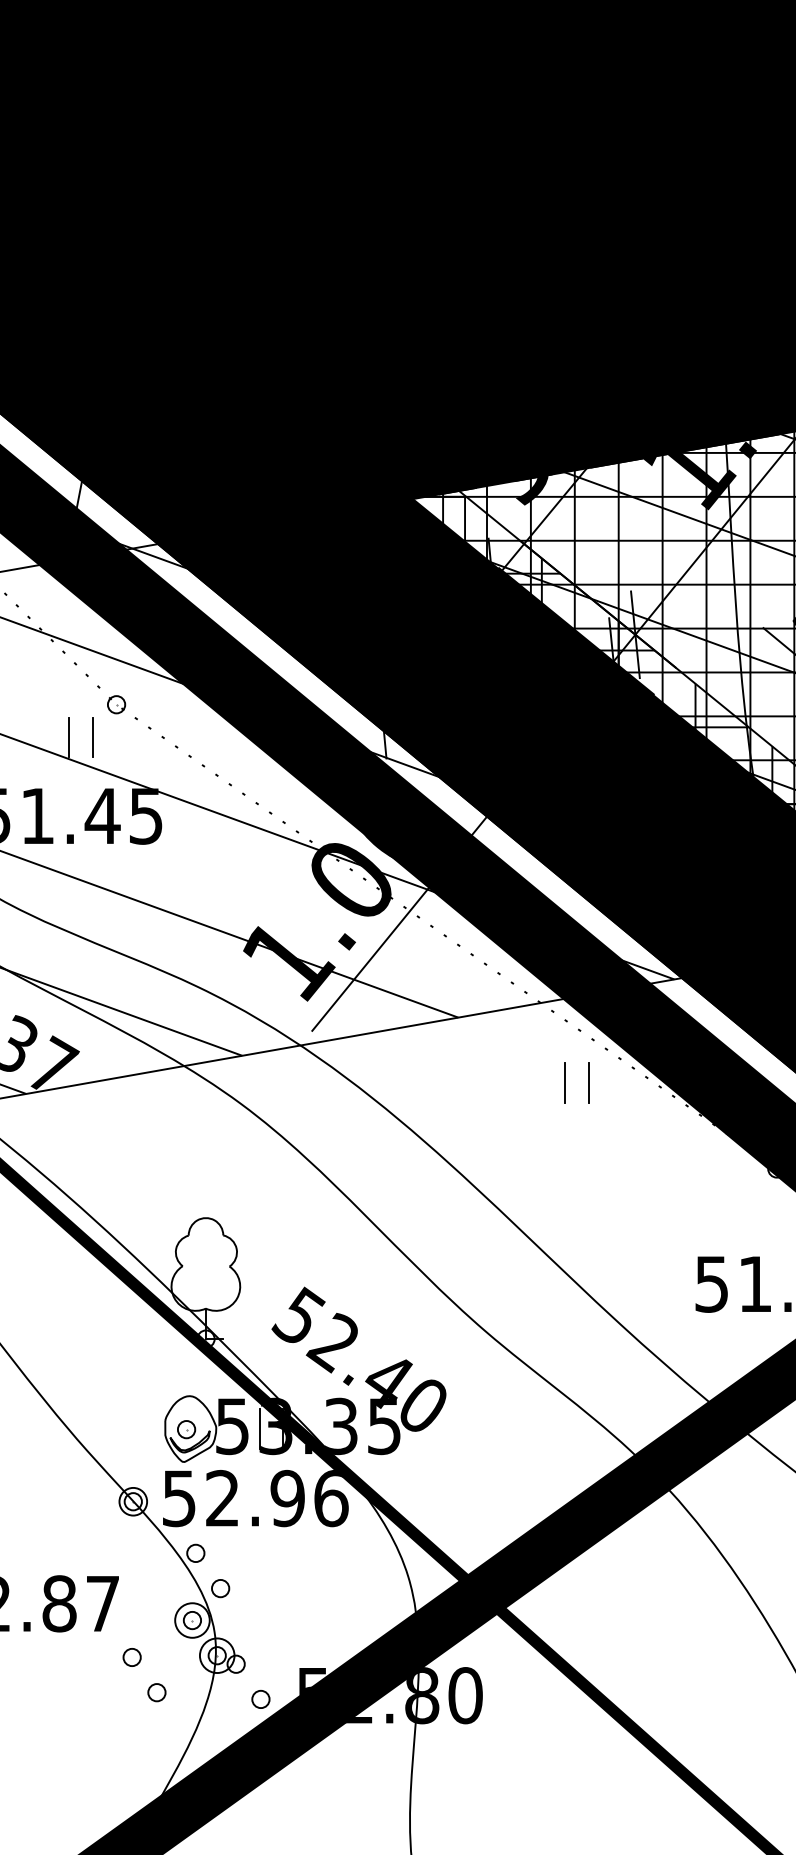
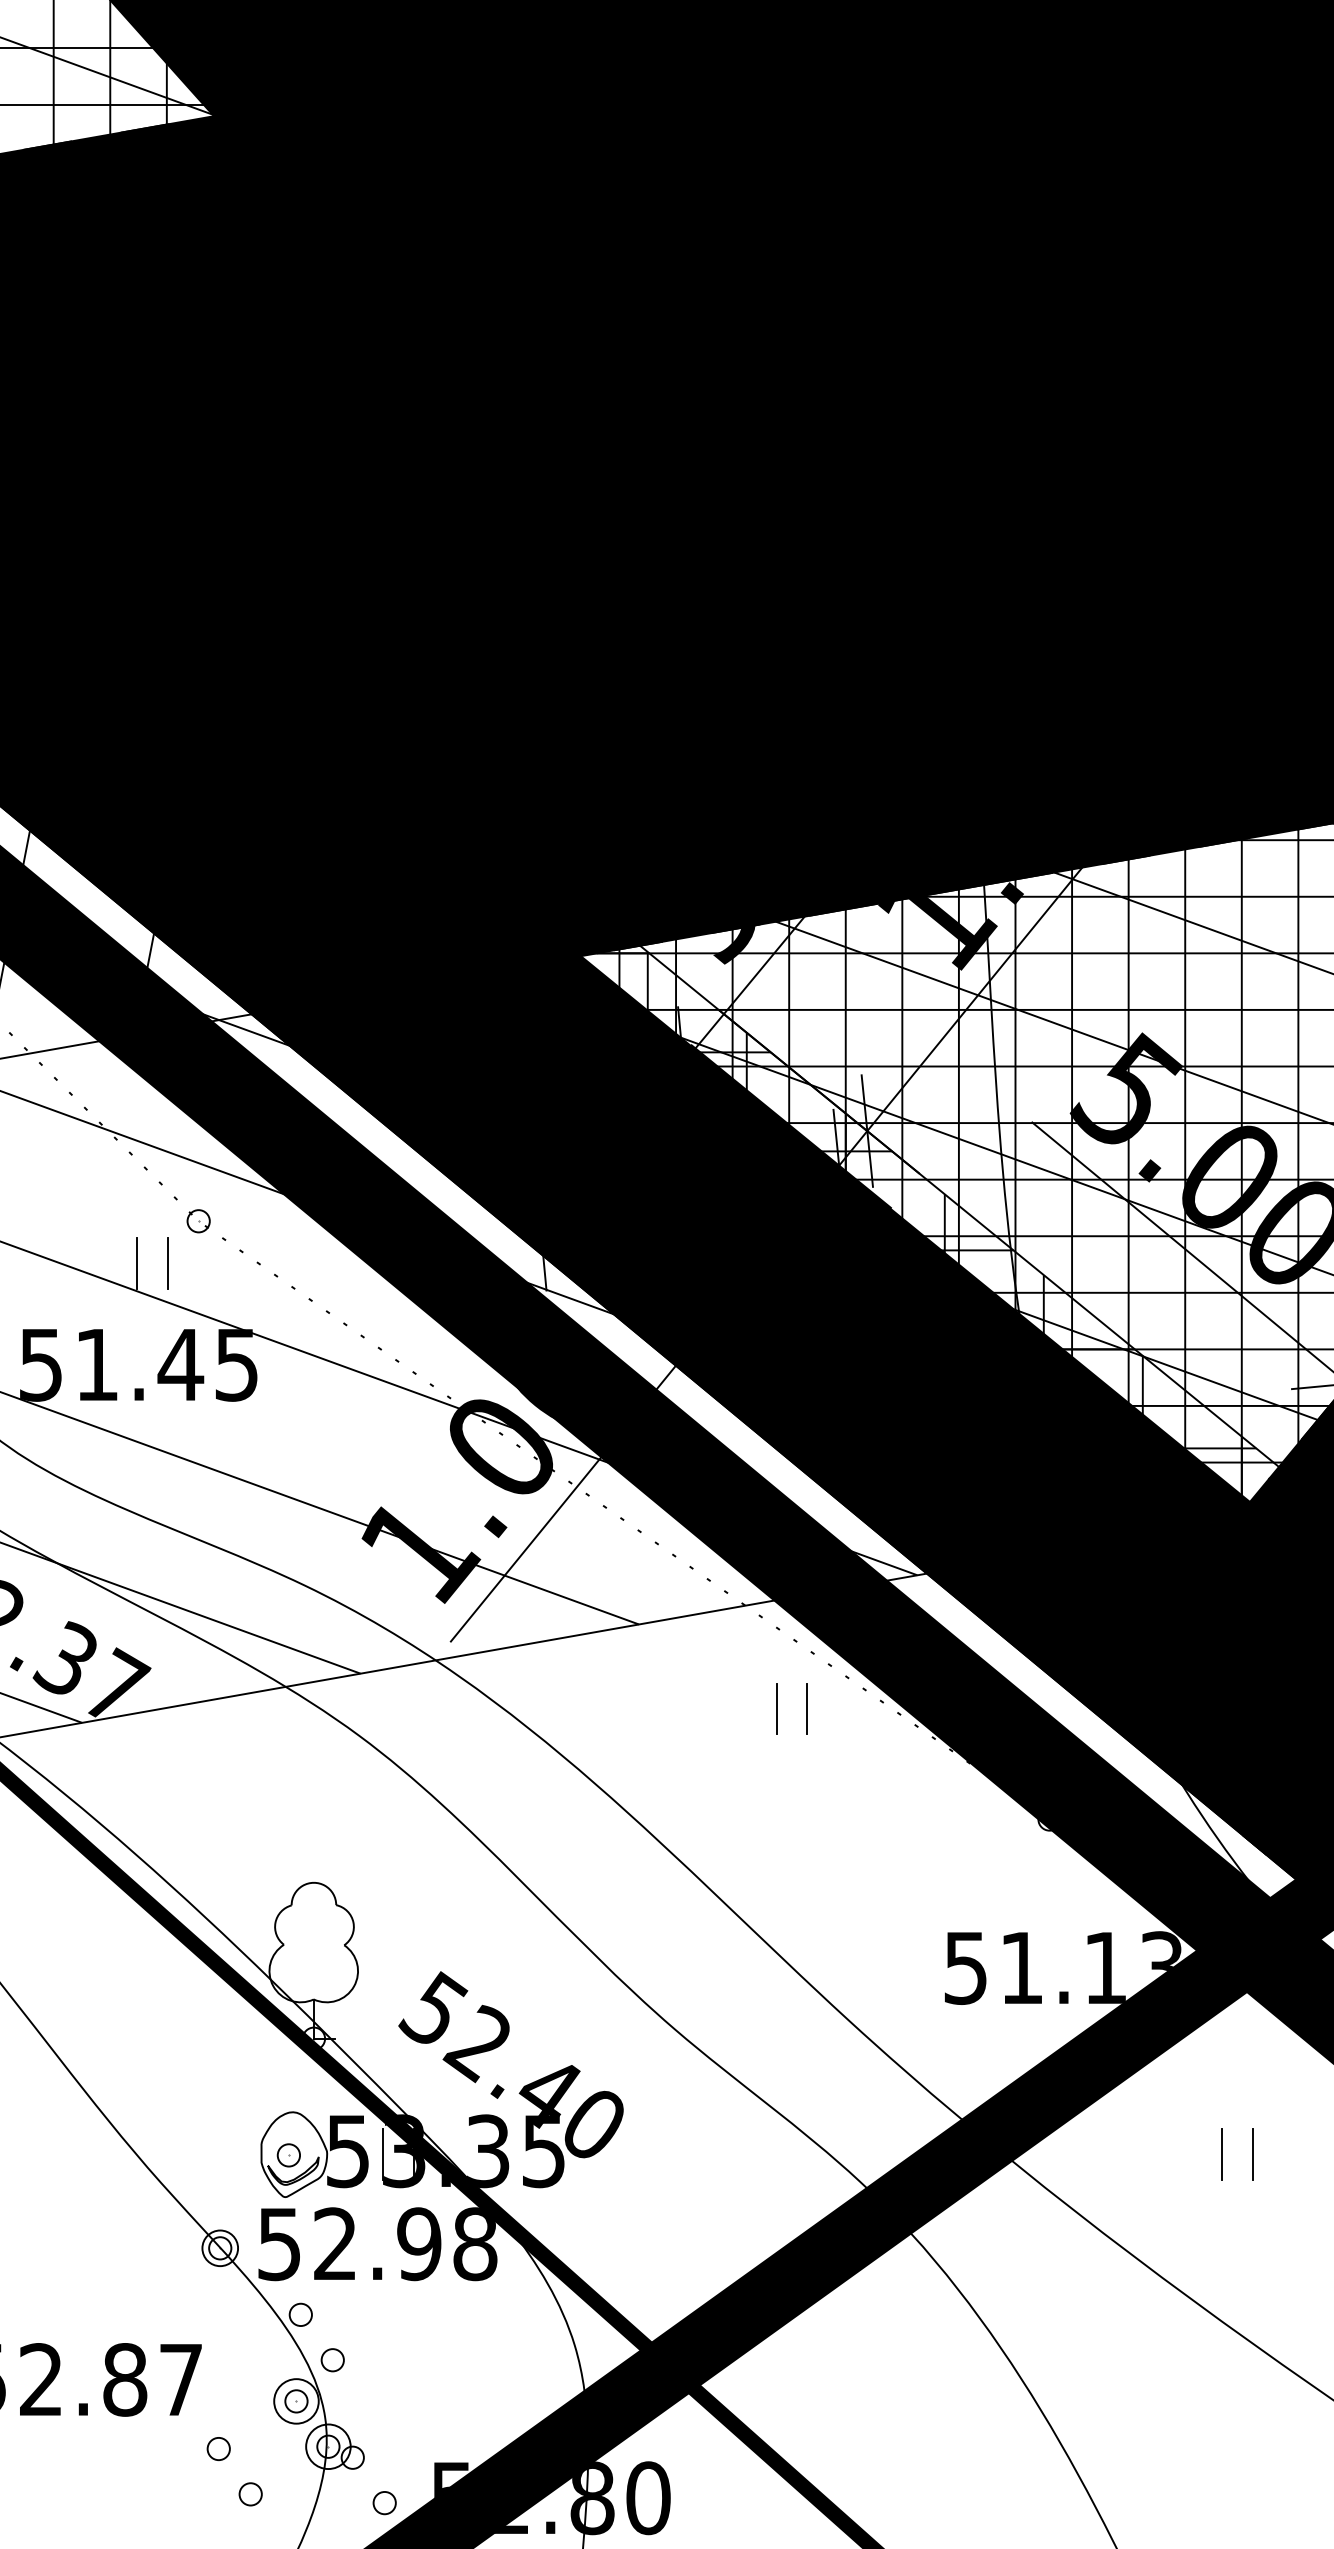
text: (331, 1498) -> (475, 2244), 52.96 -> 52.98

